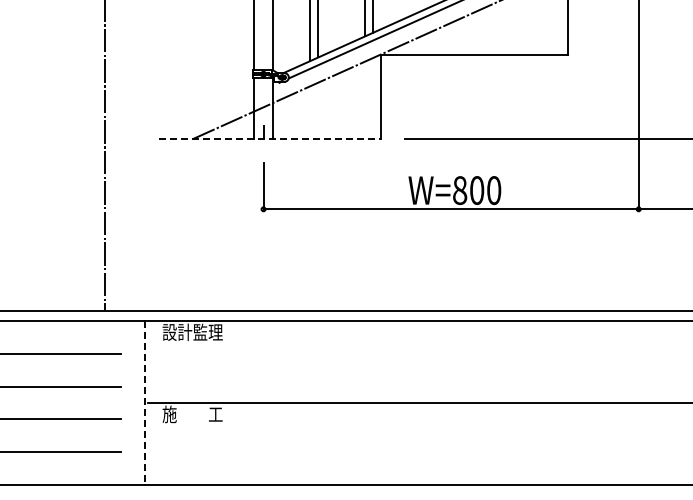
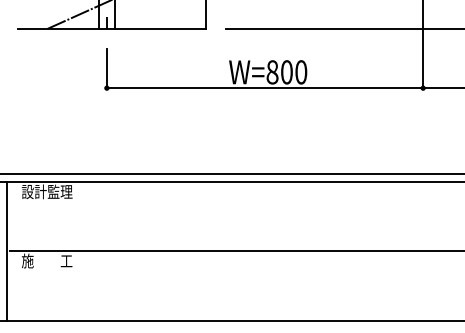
line: (270, 138) -> (112, 28), dashed -> solid
line: (144, 403) -> (6, 251), dashed -> solid

